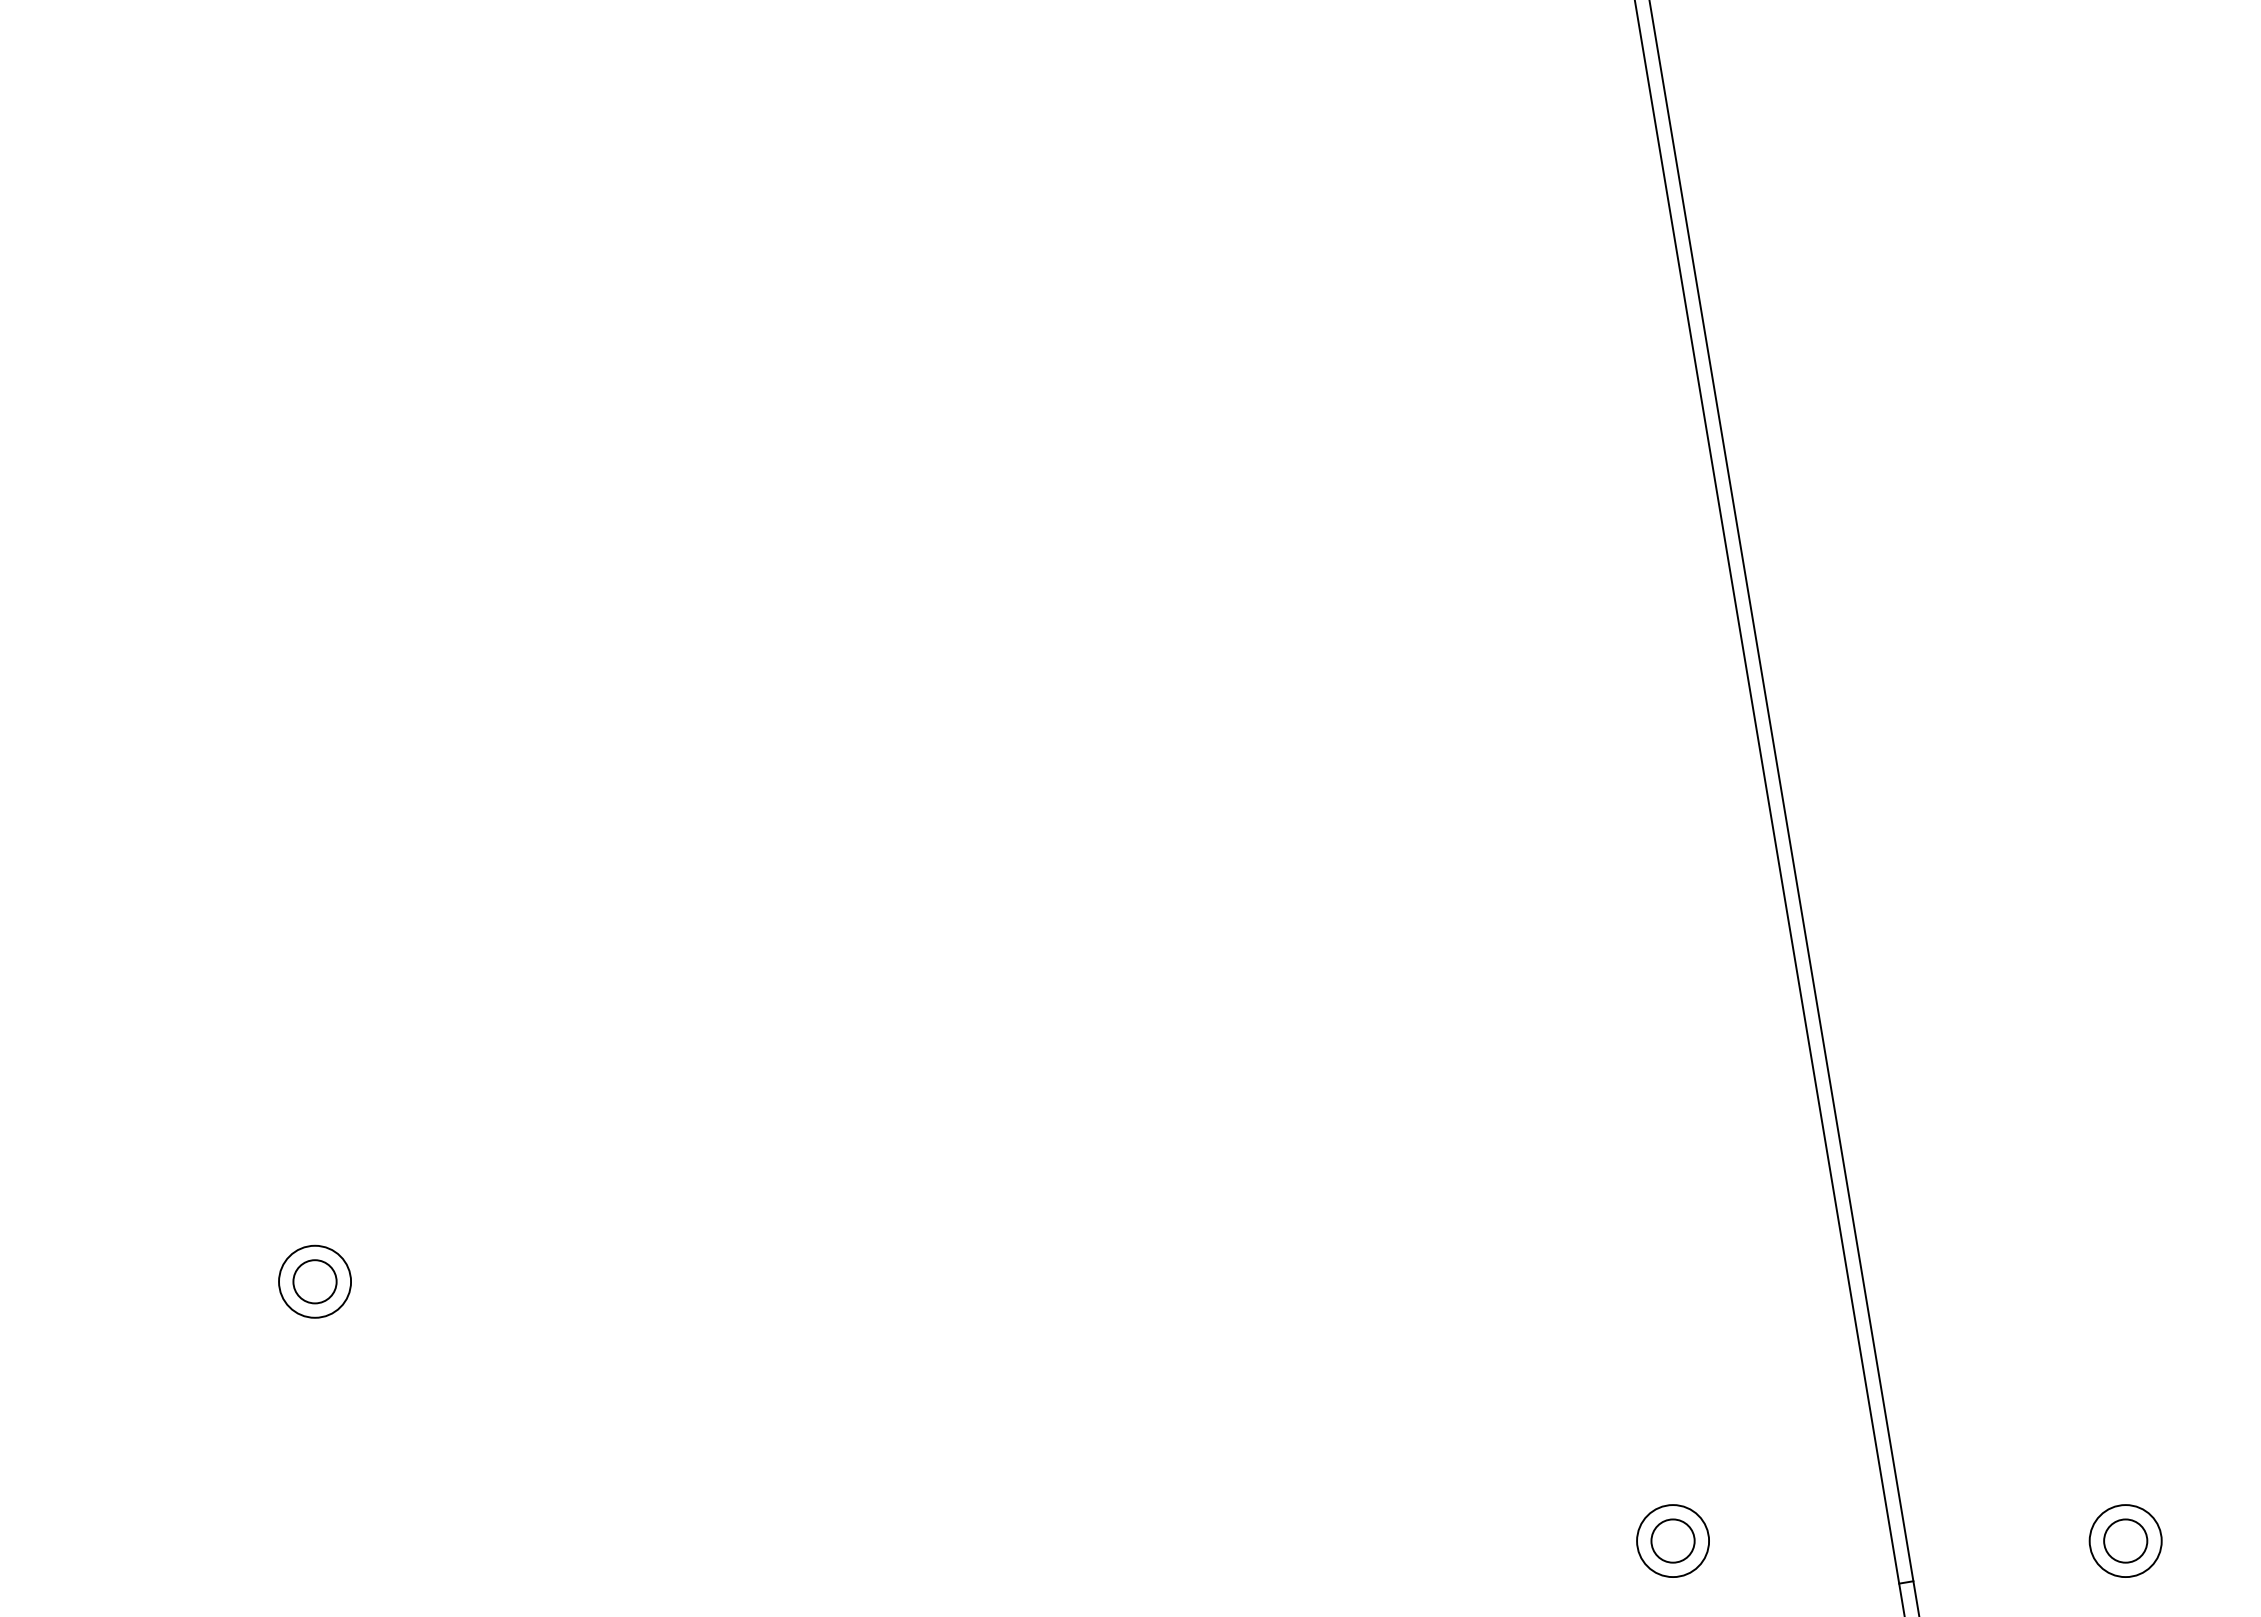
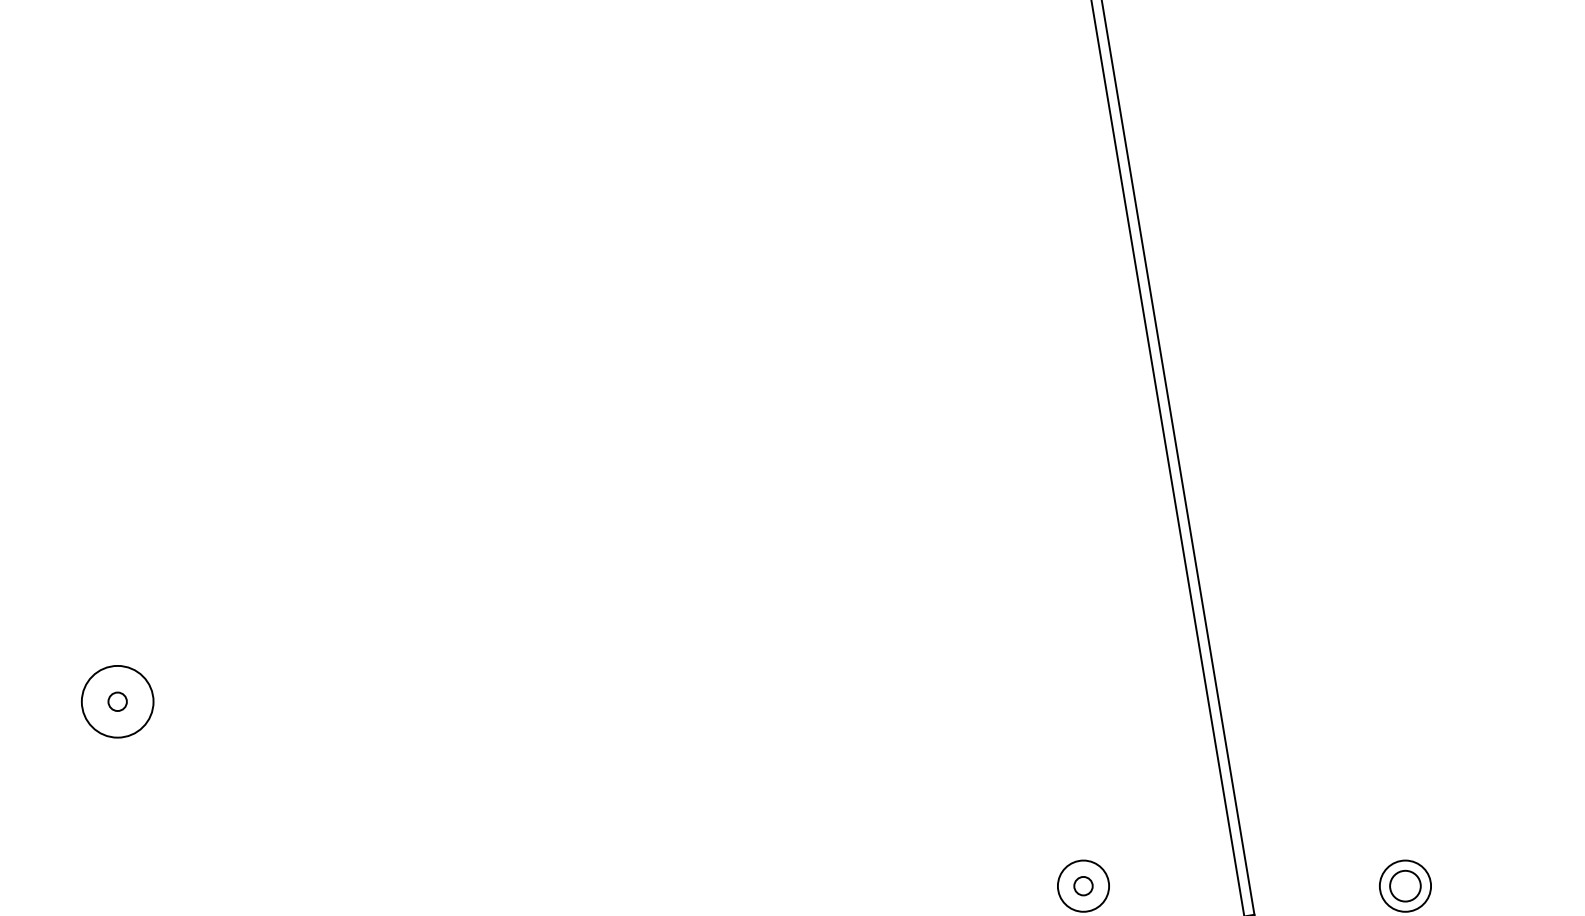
circle: (314, 1281) -> (117, 701), size x0.6
circle: (315, 1281) -> (118, 701), size x1.4
circle: (1672, 1540) -> (1083, 885), size x0.6

